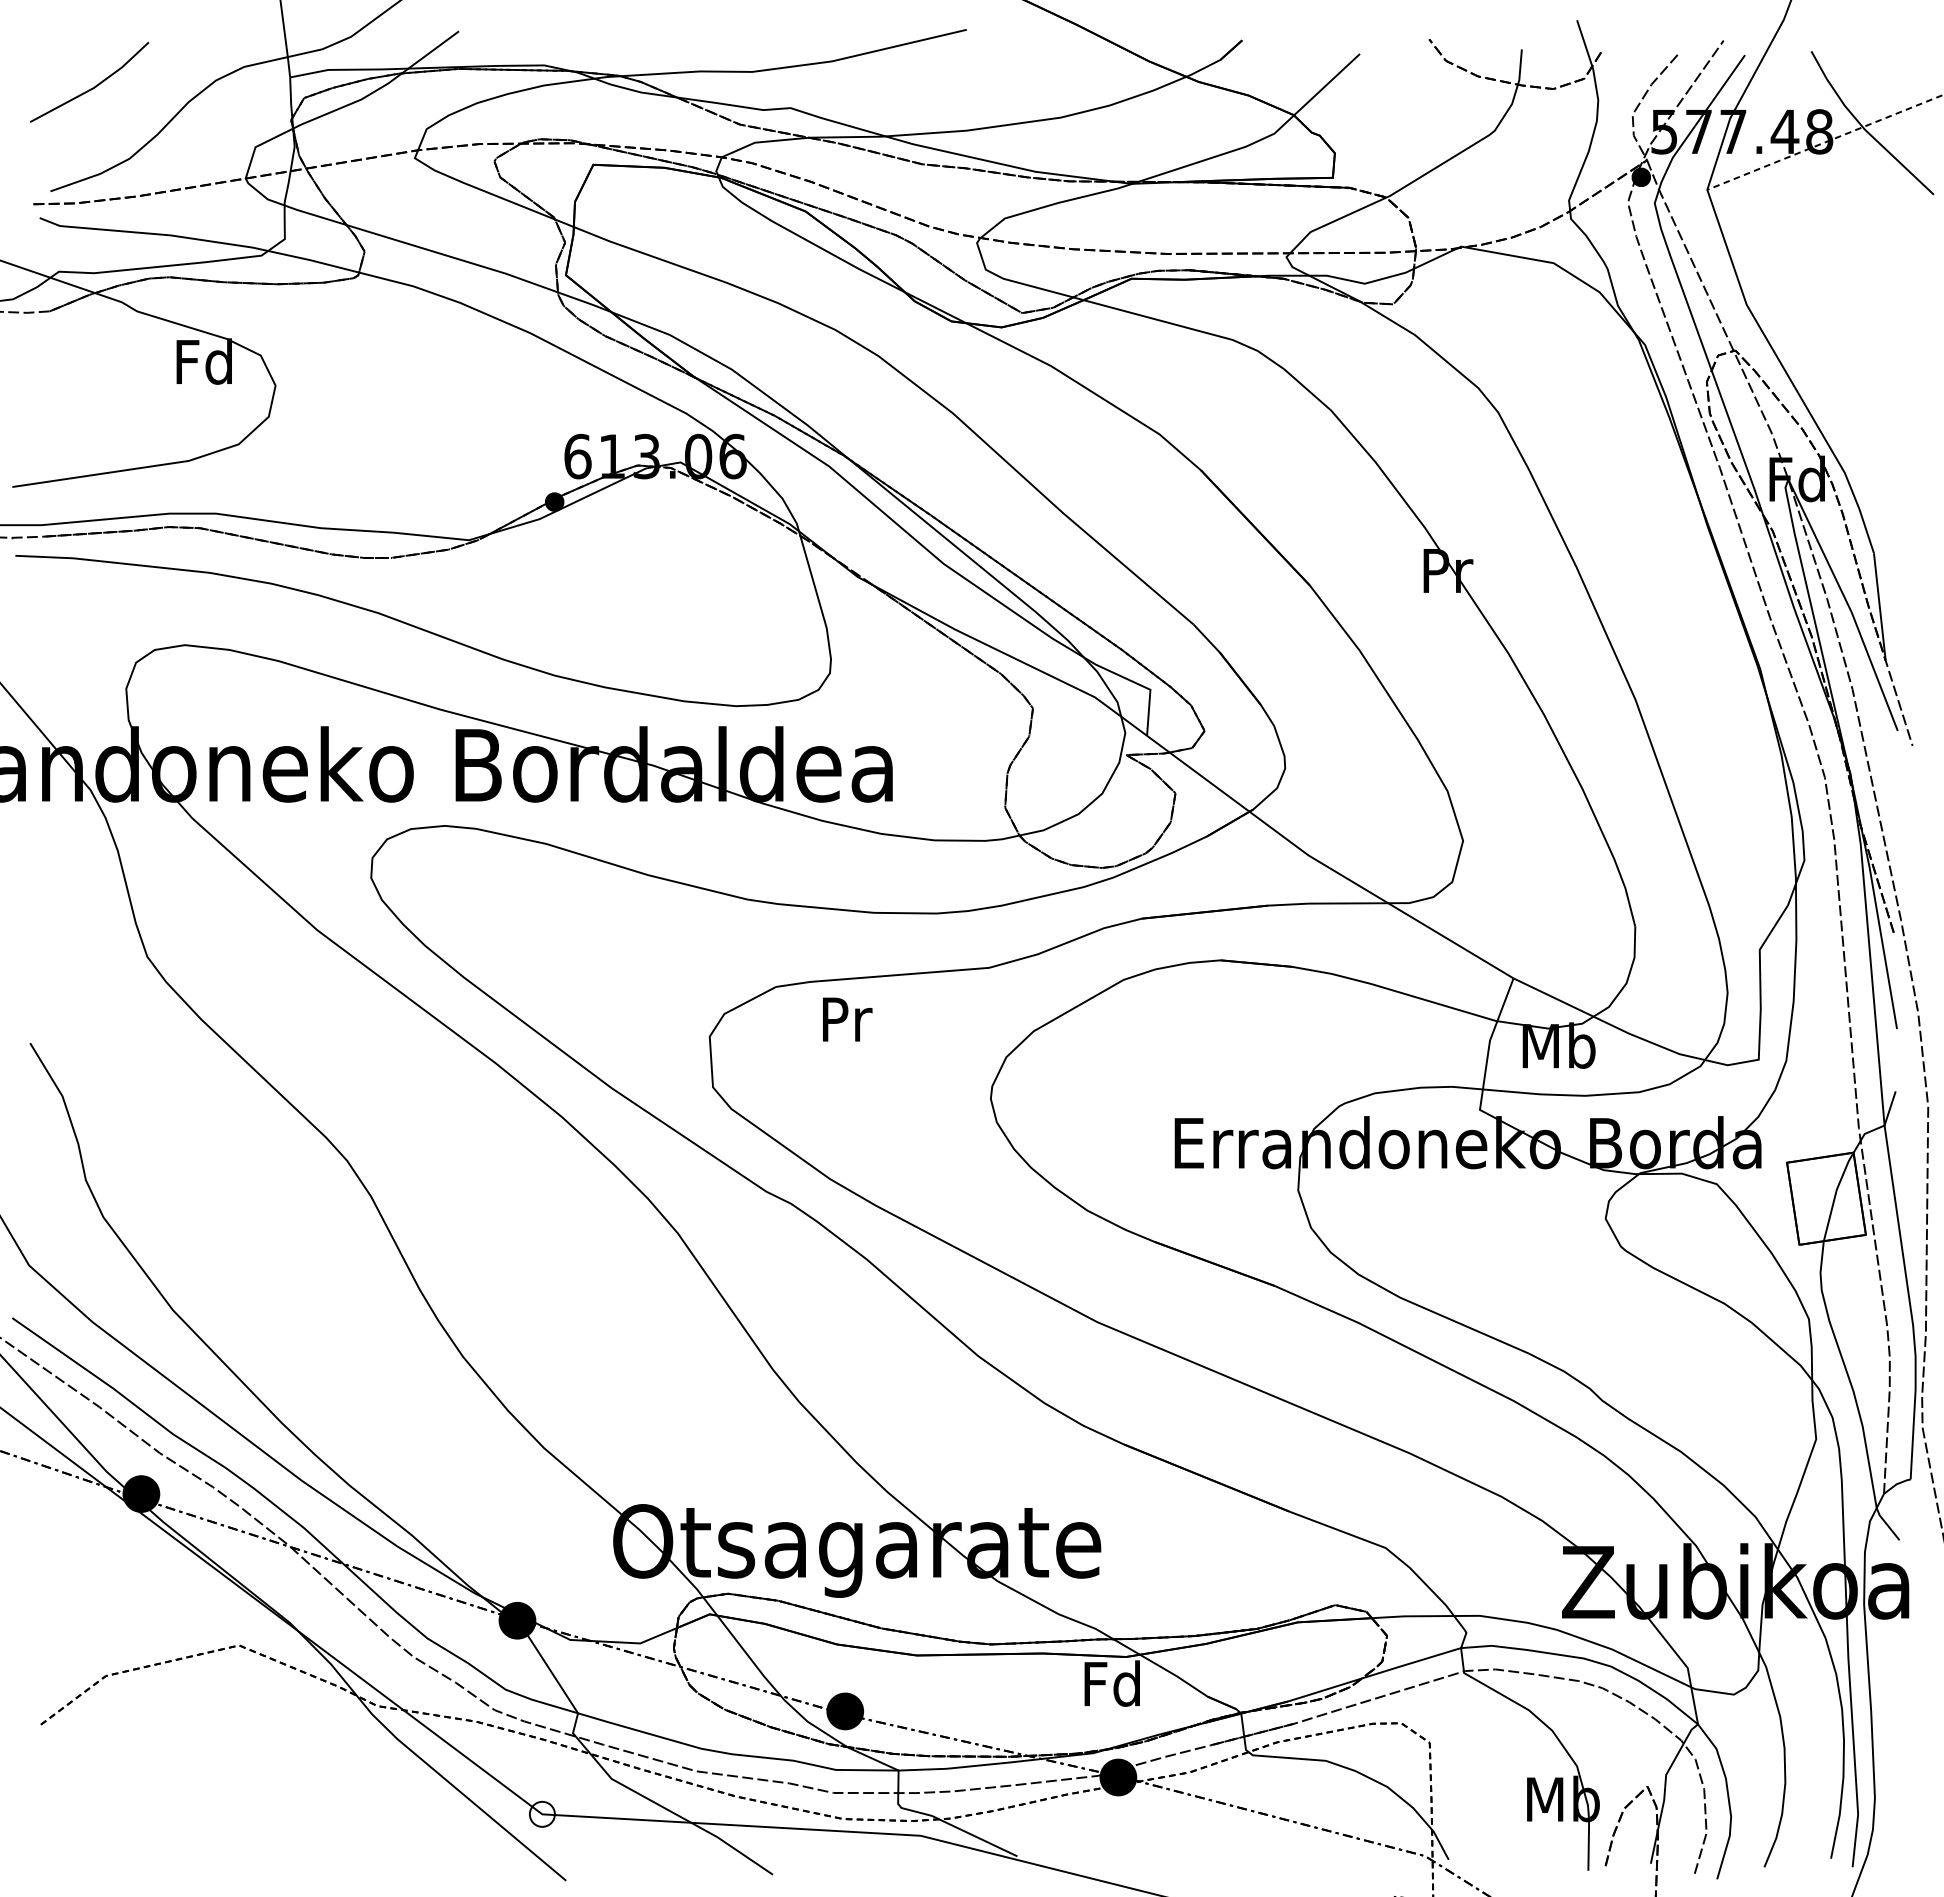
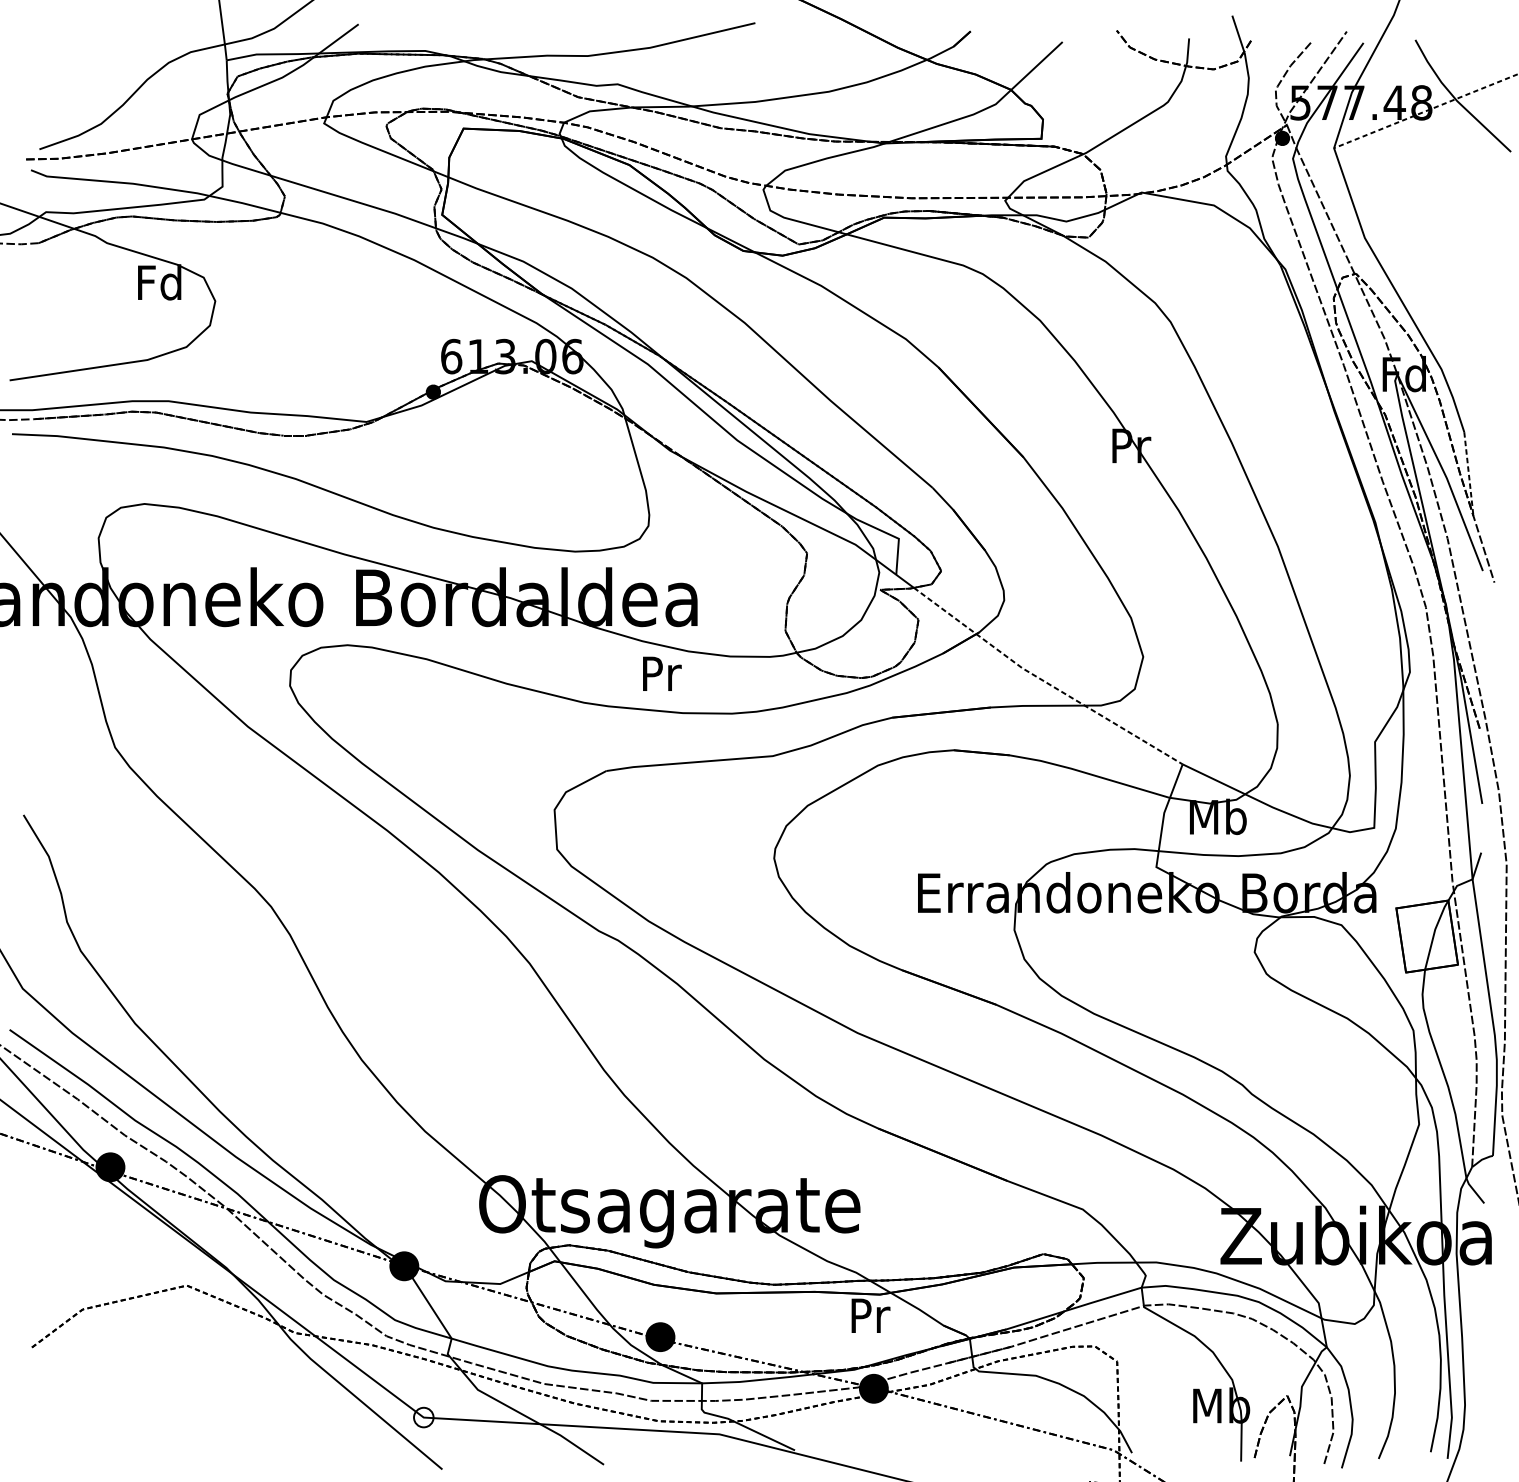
line: (92, 87) -> (72, 68), removed
line: (1879, 606) -> (1468, 473), solid -> dashed
line: (1336, 872) -> (1044, 681), solid -> dashed
text: (847, 1019) -> (662, 673), moved
text: (1111, 1683) -> (868, 1315), Fd -> Pr

